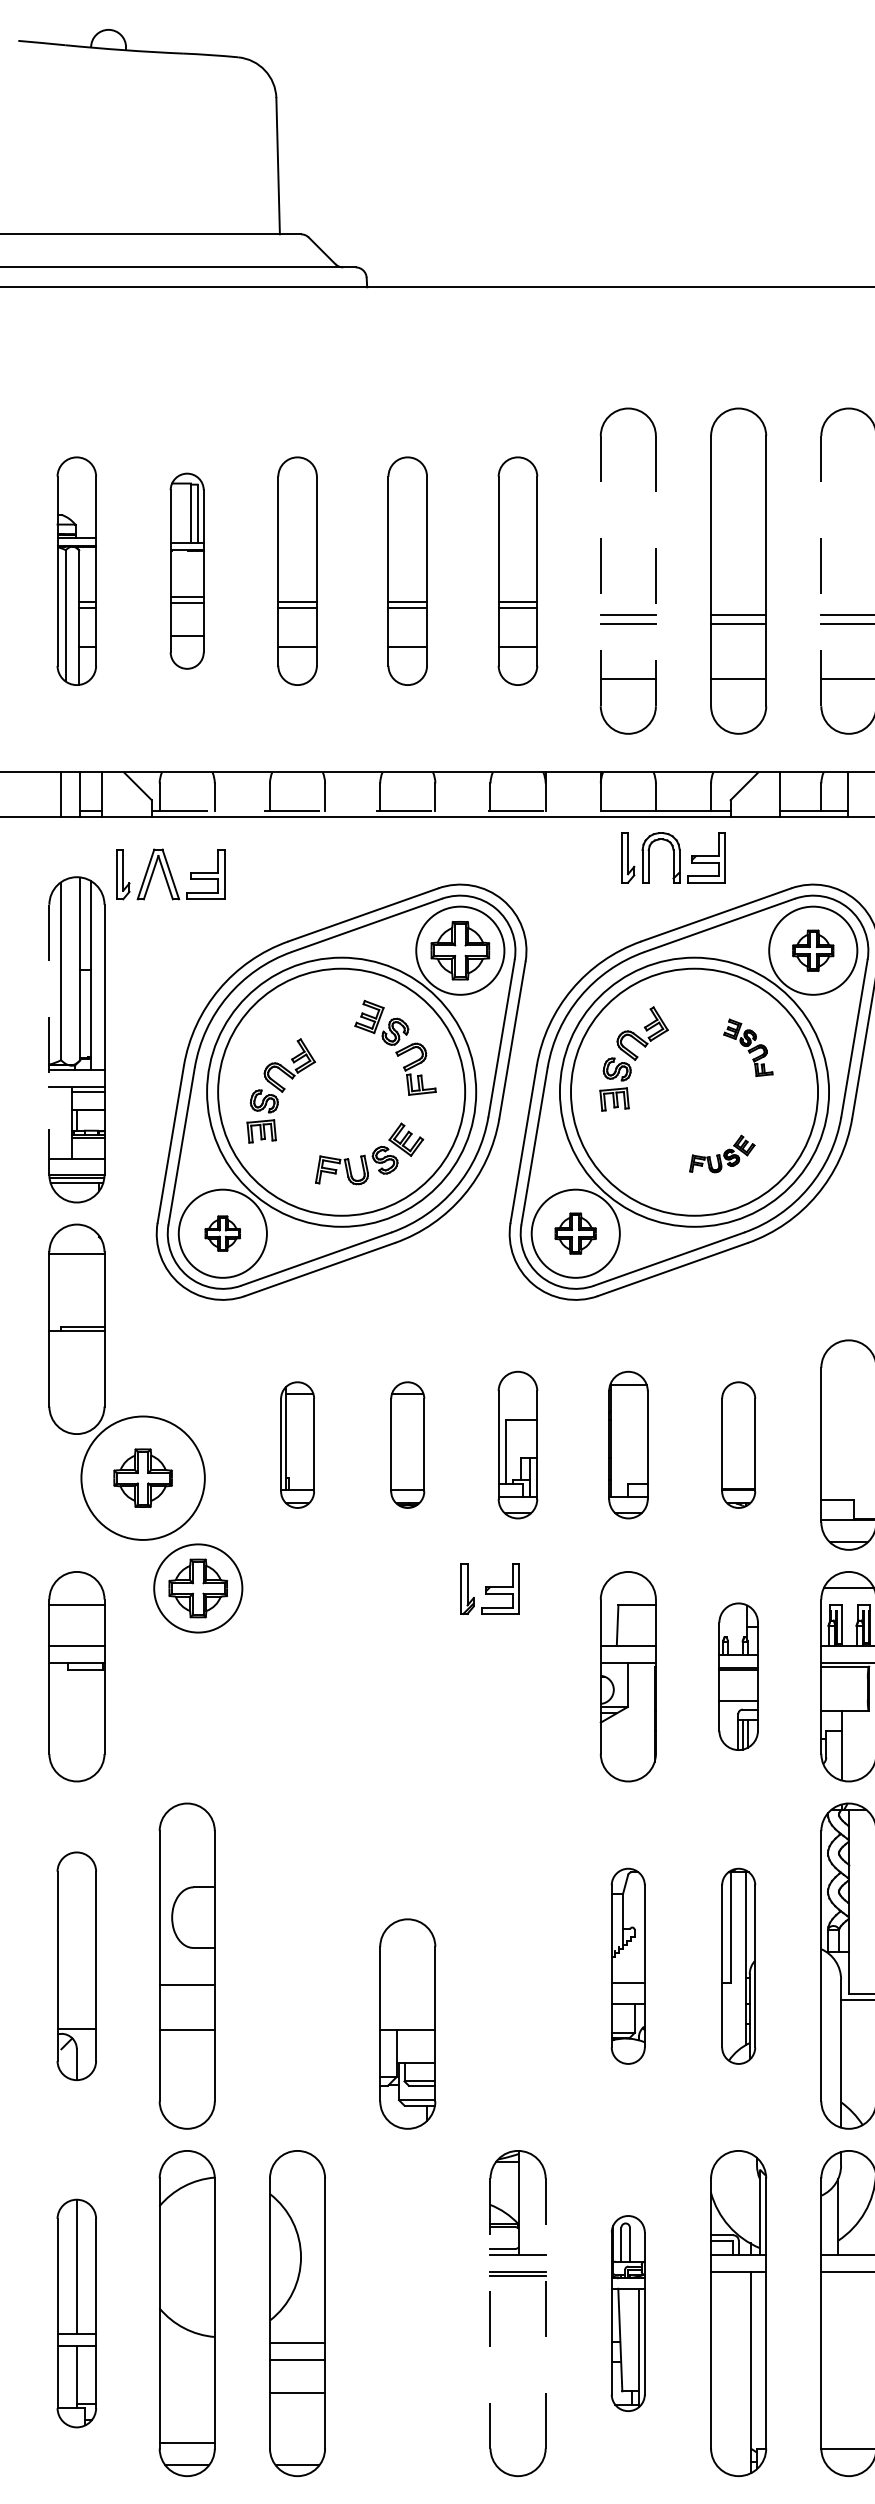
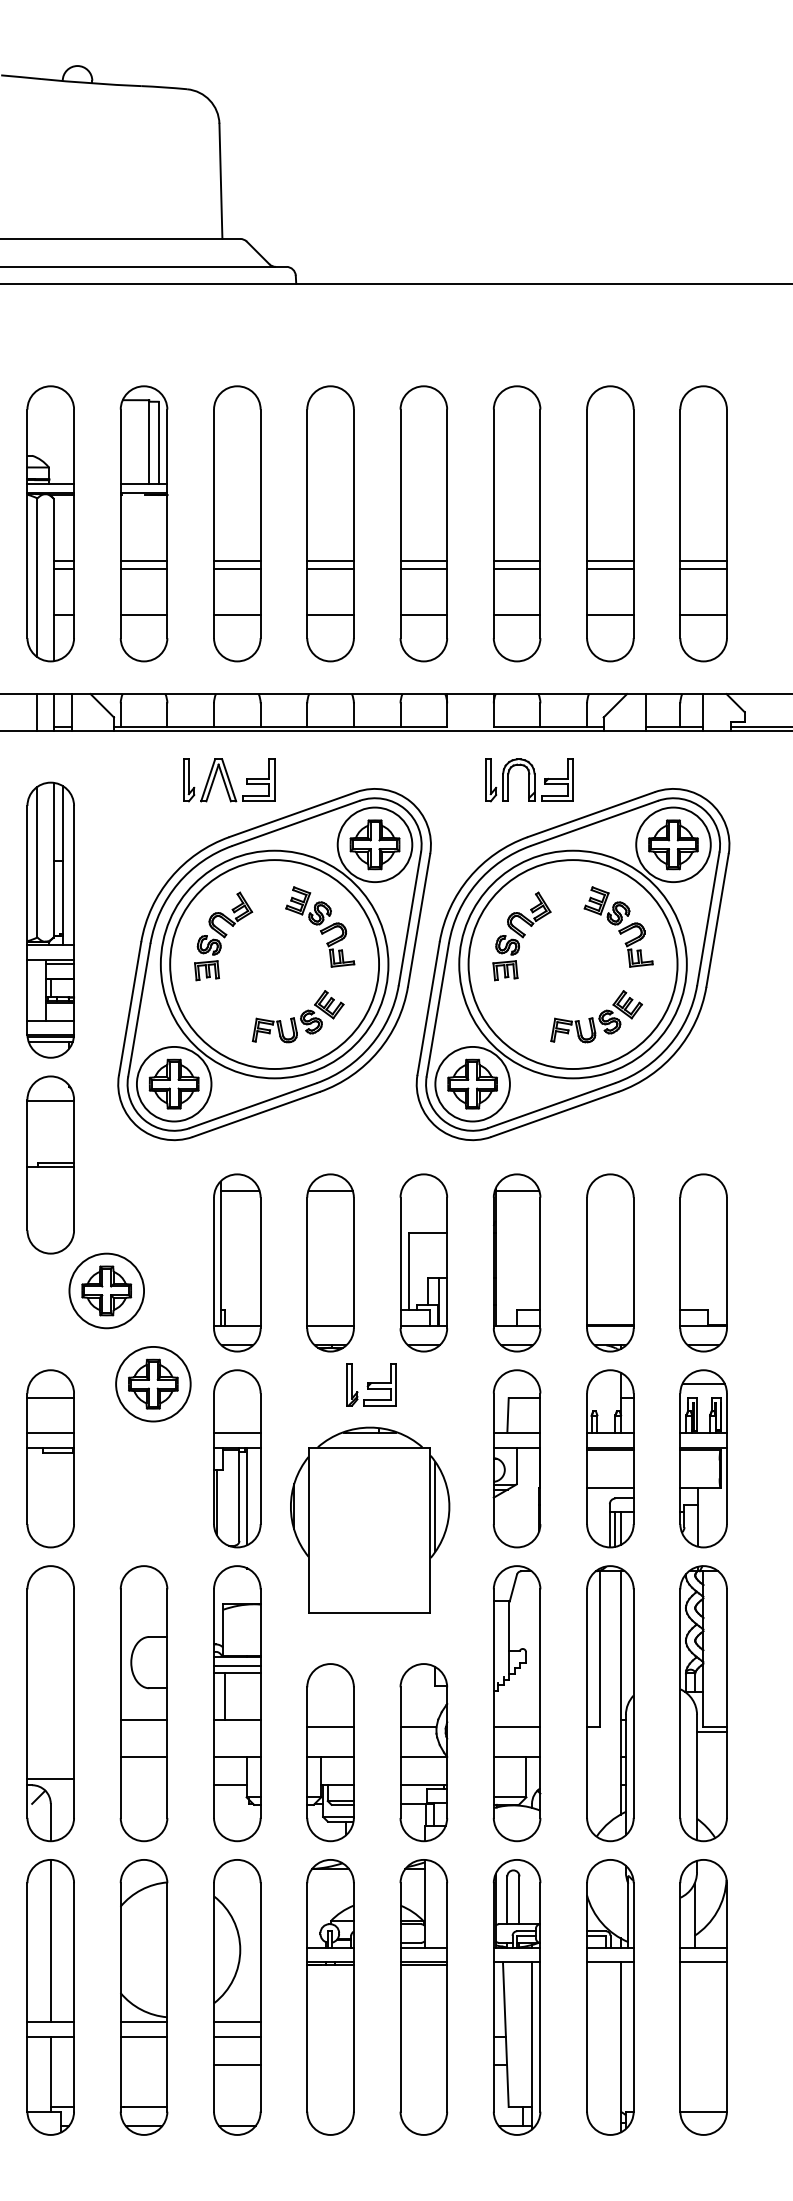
part: (76, 570) -> (50, 523), size x1.43
part: (186, 570) -> (143, 523), size x1.67
part: (297, 570) -> (237, 523), size x1.43
part: (407, 570) -> (330, 523), size x1.43
part: (517, 570) -> (423, 523), size x1.43
line: (600, 570) -> (493, 523), dashed -> solid
line: (821, 570) -> (680, 523), dashed -> solid
line: (656, 571) -> (540, 524), dashed -> solid
line: (348, 810) -> (280, 726), dashed -> solid
part: (673, 858) -> (529, 780), moved
part: (171, 874) -> (229, 780), moved
part: (813, 950) -> (673, 844), size x1.43
line: (49, 1040) -> (27, 920), dashed -> solid
part: (748, 1047) -> (618, 926), size x1.67
part: (281, 1091) -> (223, 936), moved
part: (722, 1153) -> (596, 1016), size x1.67
part: (222, 1232) -> (173, 1083), size x1.67
part: (575, 1232) -> (472, 1083), size x1.43
part: (297, 1444) -> (237, 1262), size x1.67
part: (407, 1444) -> (330, 1262), size x1.67
part: (517, 1444) -> (423, 1262), size x1.43
part: (628, 1444) -> (517, 1262), size x1.43
part: (738, 1444) -> (610, 1262), size x1.67
circle: (142, 1477) -> (106, 1290), size x0.71
part: (490, 1588) -> (371, 1384), moved
part: (297, 1676) -> (237, 1458), added
part: (738, 1676) -> (610, 1458), size x1.43
part: (454, 1748) -> (370, 1519), added
part: (76, 1966) -> (50, 1703), size x1.43
part: (297, 1966) -> (237, 1703), added
part: (627, 1966) -> (516, 1703), size x1.67
part: (738, 1966) -> (610, 1703), size x1.67
line: (407, 1994) -> (330, 1727), added
part: (517, 2023) -> (423, 1752), added
line: (546, 2312) -> (447, 1996), dashed -> solid
part: (76, 2313) -> (50, 1997), size x1.43
part: (407, 2313) -> (330, 1997), added
line: (490, 2313) -> (400, 1997), dashed -> solid
part: (627, 2313) -> (516, 1997), size x1.67
line: (186, 2343) -> (143, 2022), added
line: (186, 2360) -> (143, 2037), added

